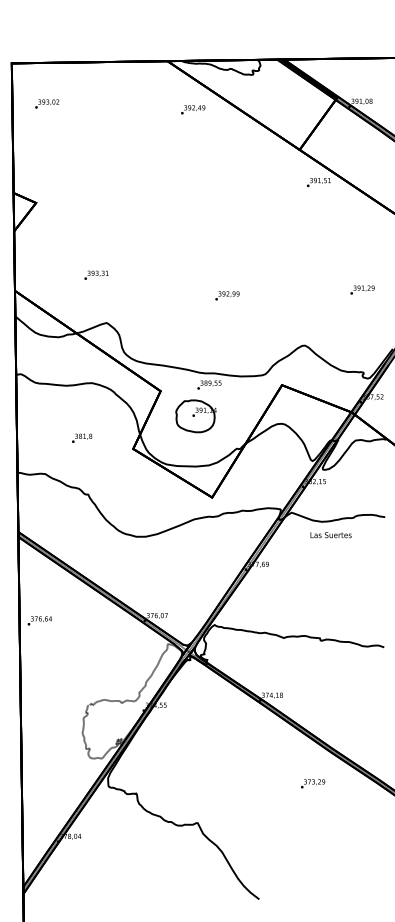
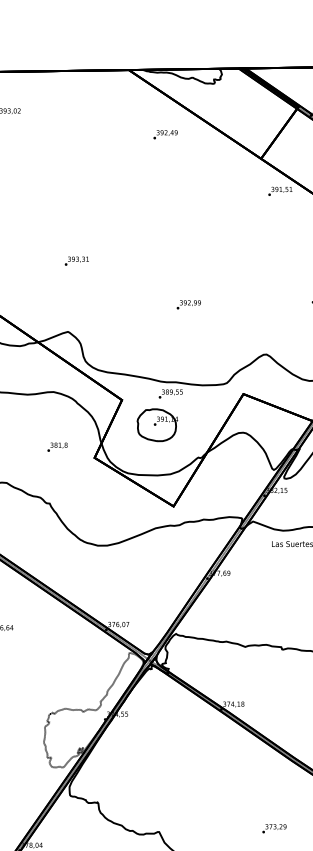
text: (193, 109) -> (165, 134), moved
text: (96, 274) -> (76, 260), moved
text: (82, 437) -> (57, 446), moved
text: (313, 783) -> (274, 828), moved

